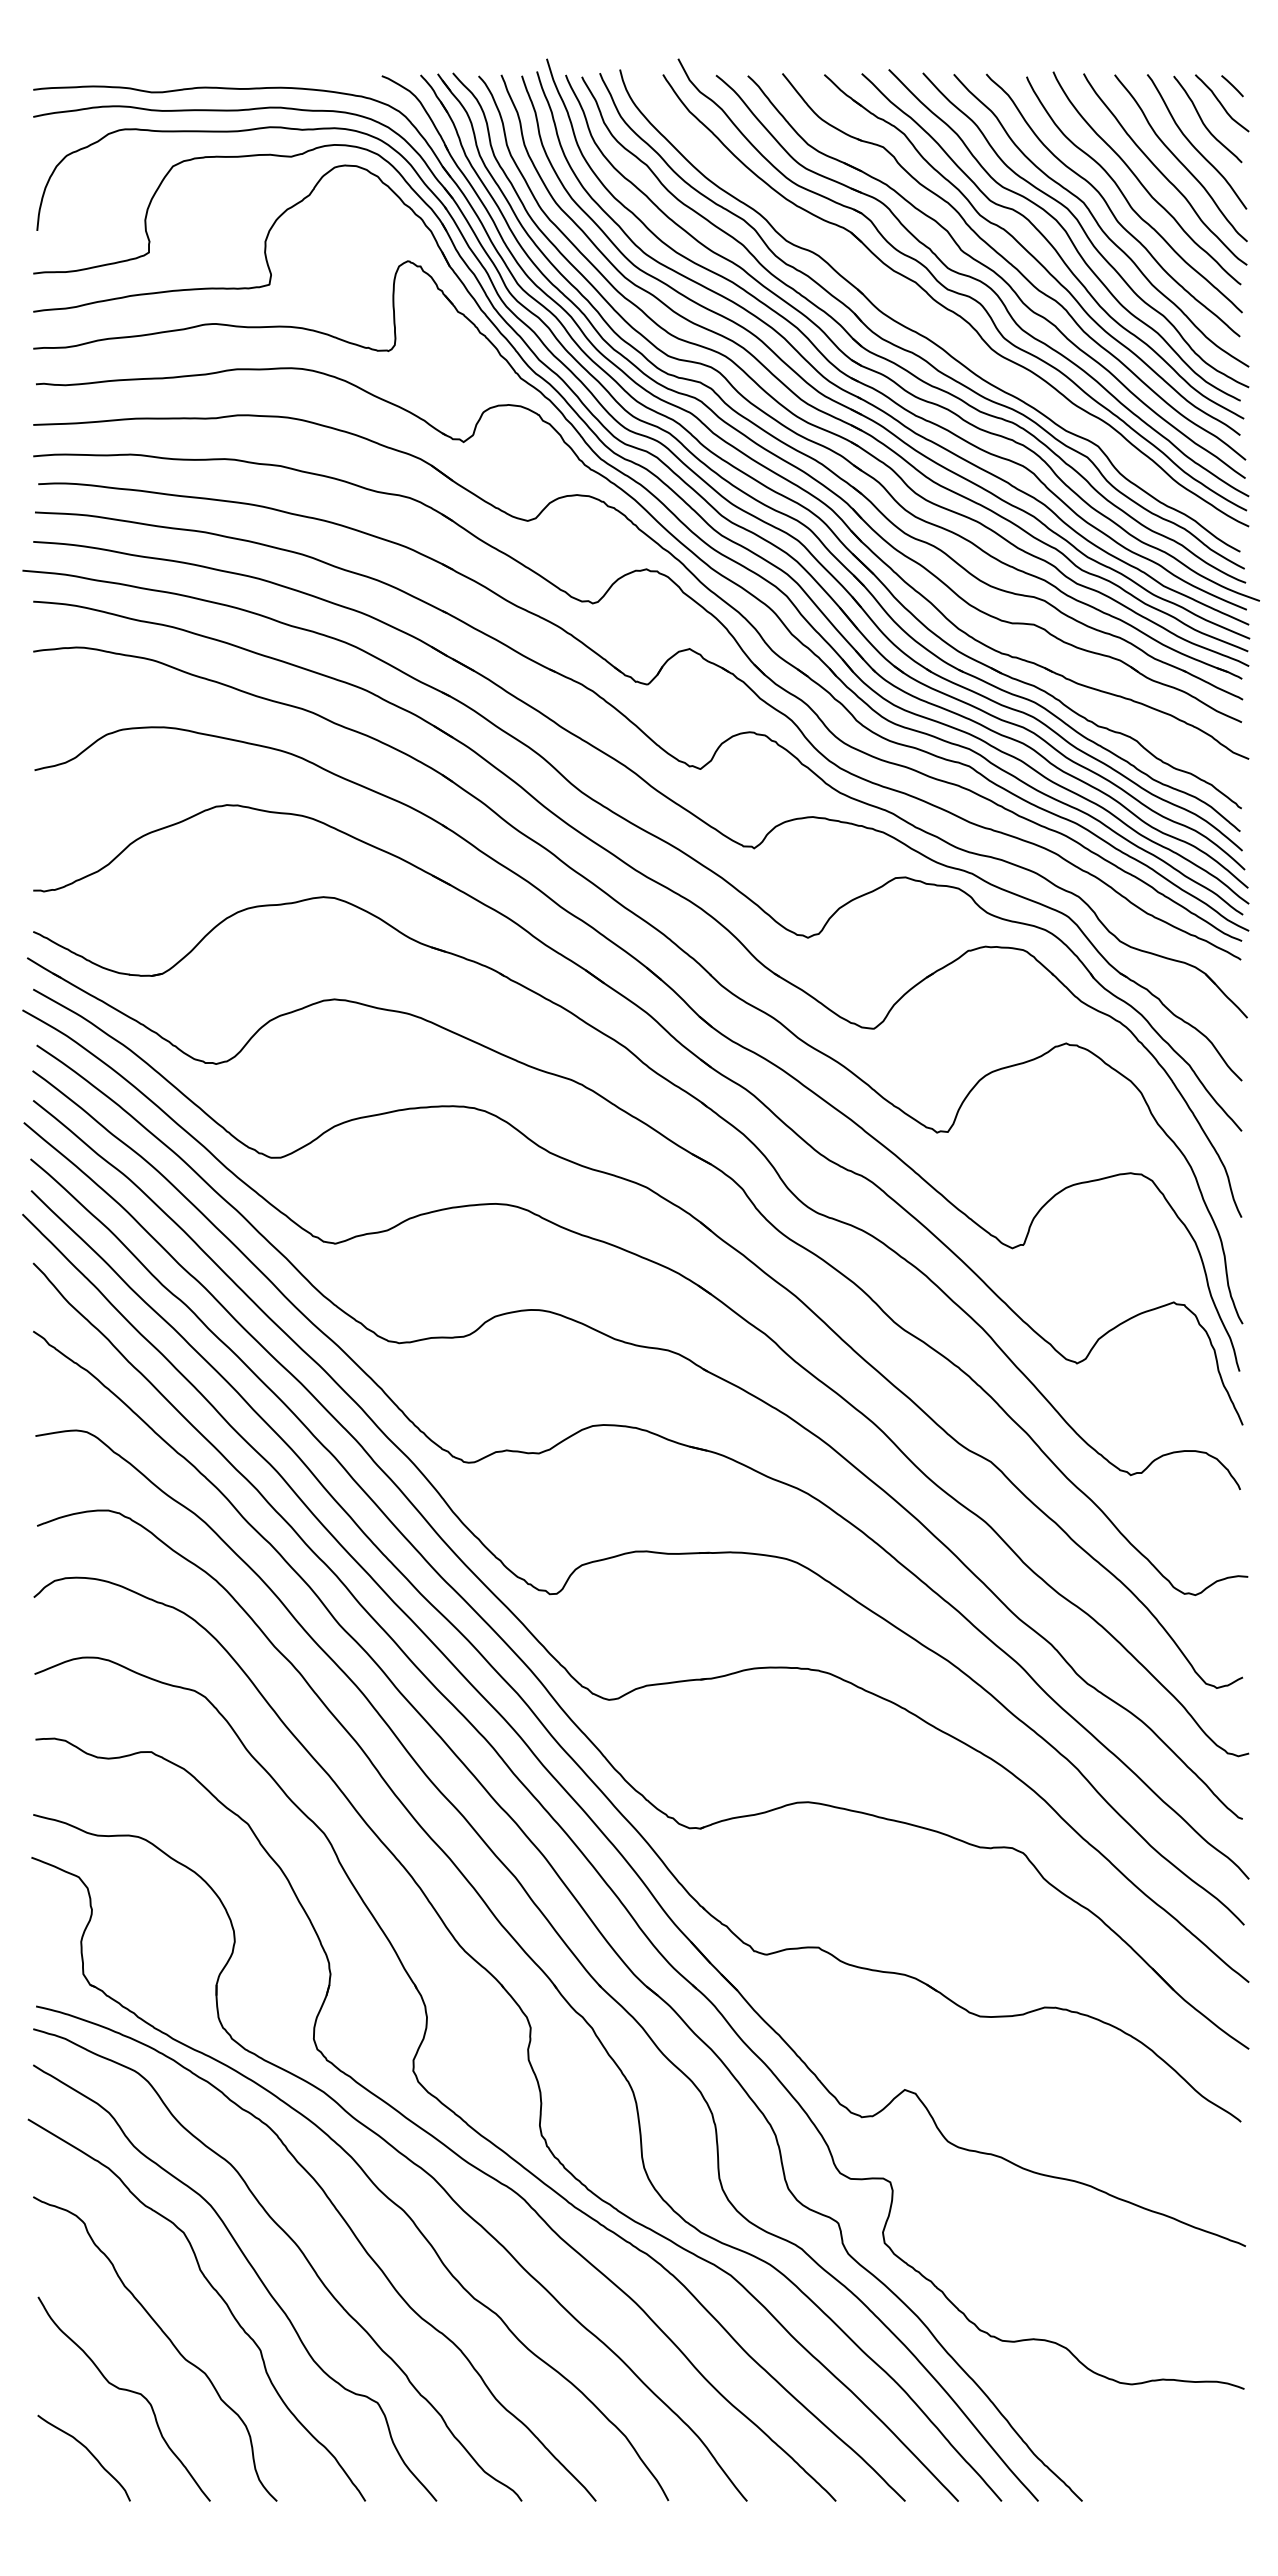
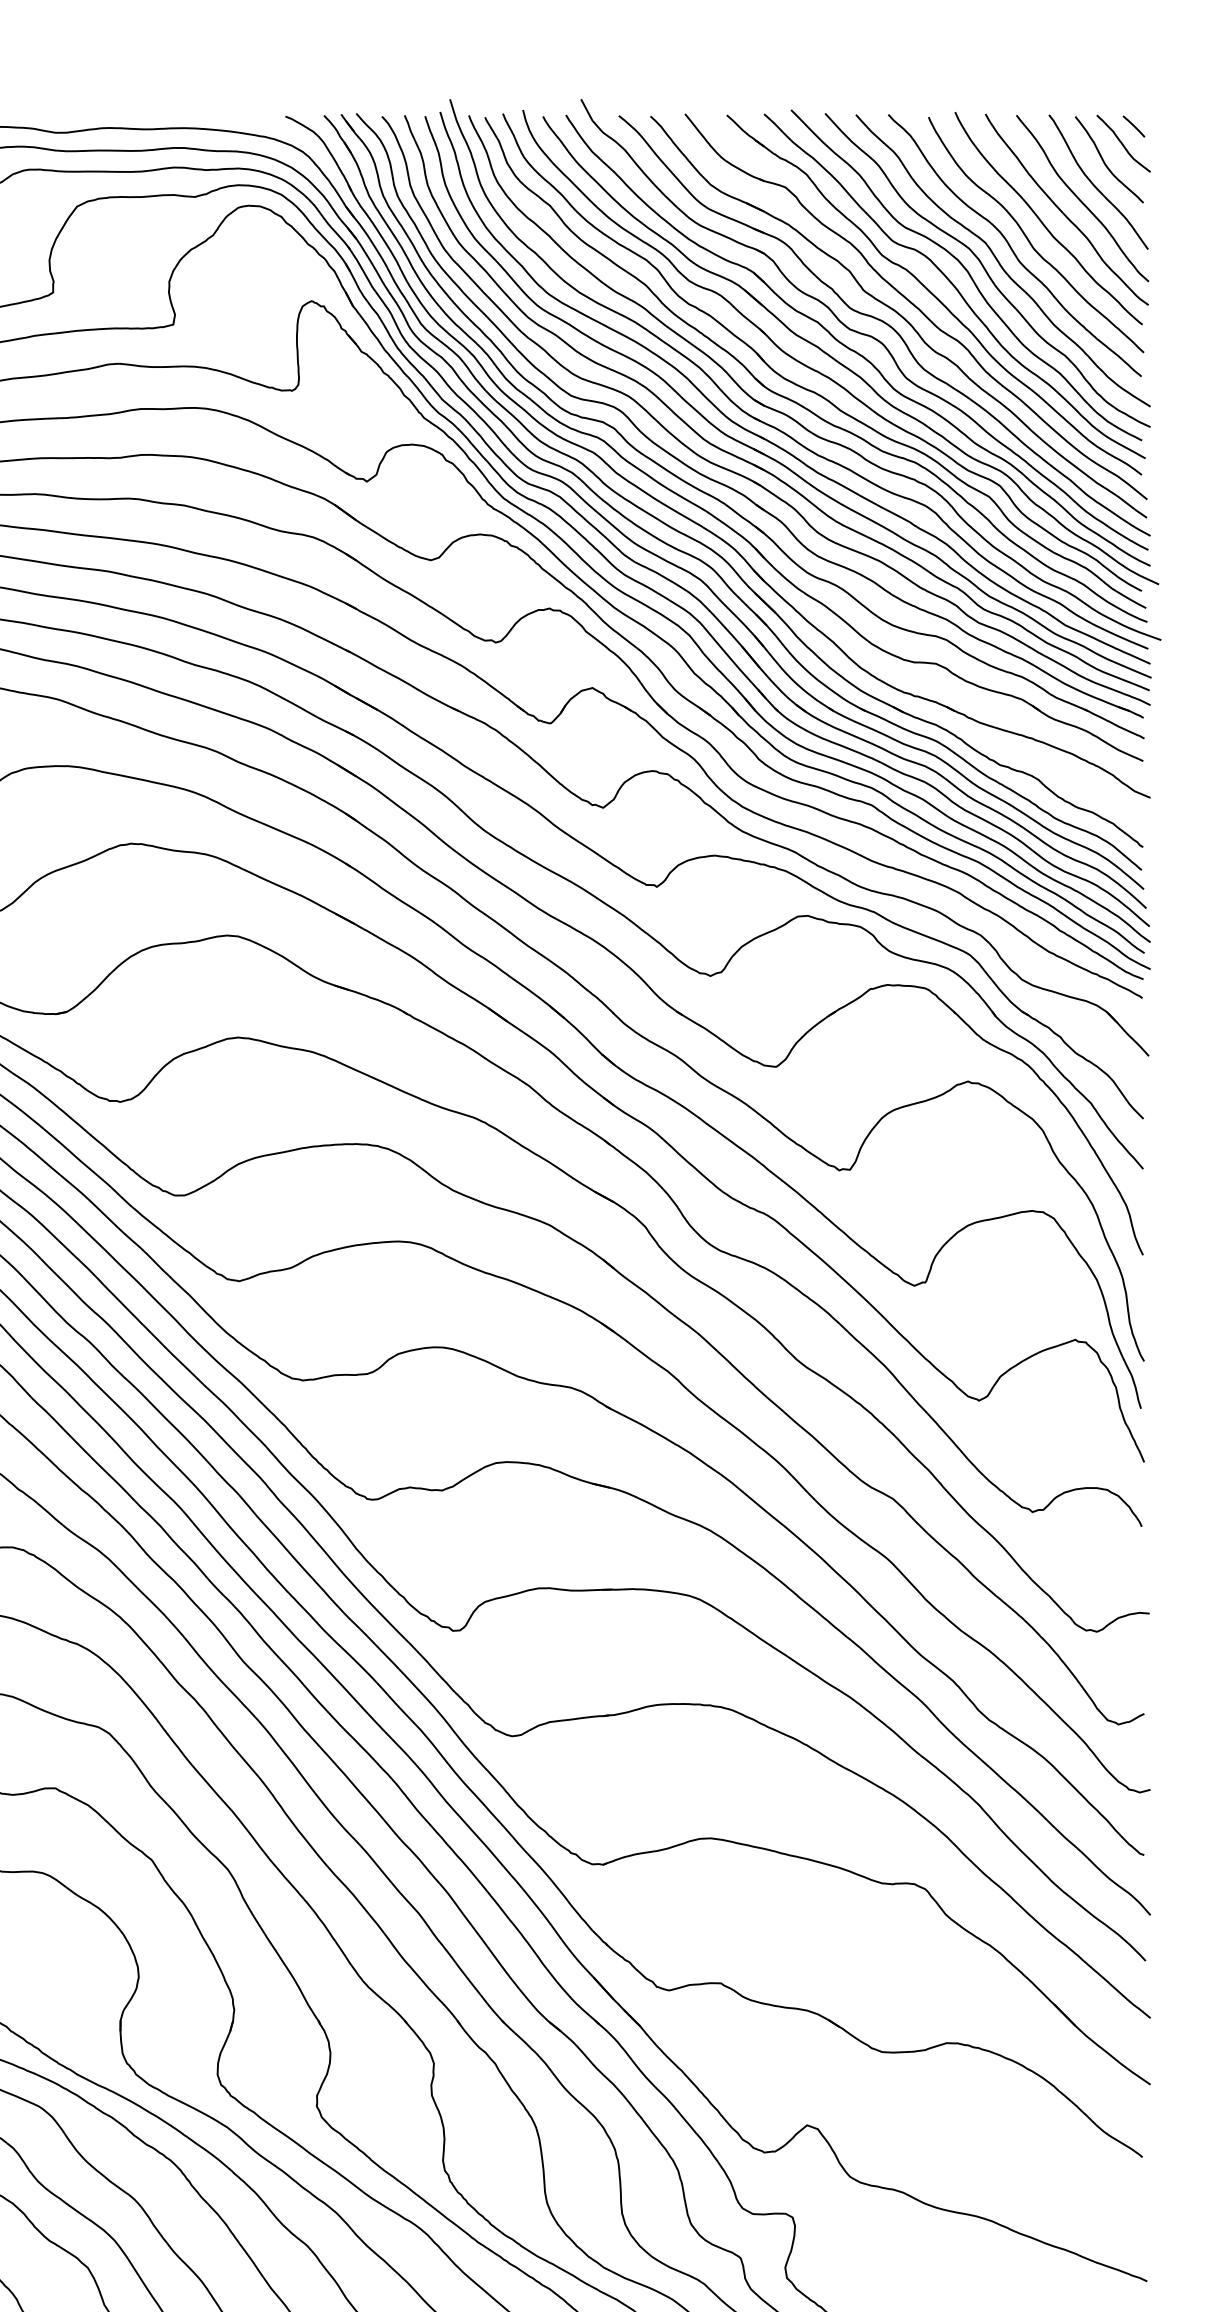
part: (938, 322) -> (840, 362), added

